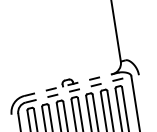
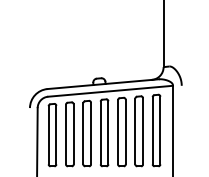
line: (69, 85) -> (100, 84), dashed -> solid
line: (78, 89) -> (110, 91), dashed -> solid

